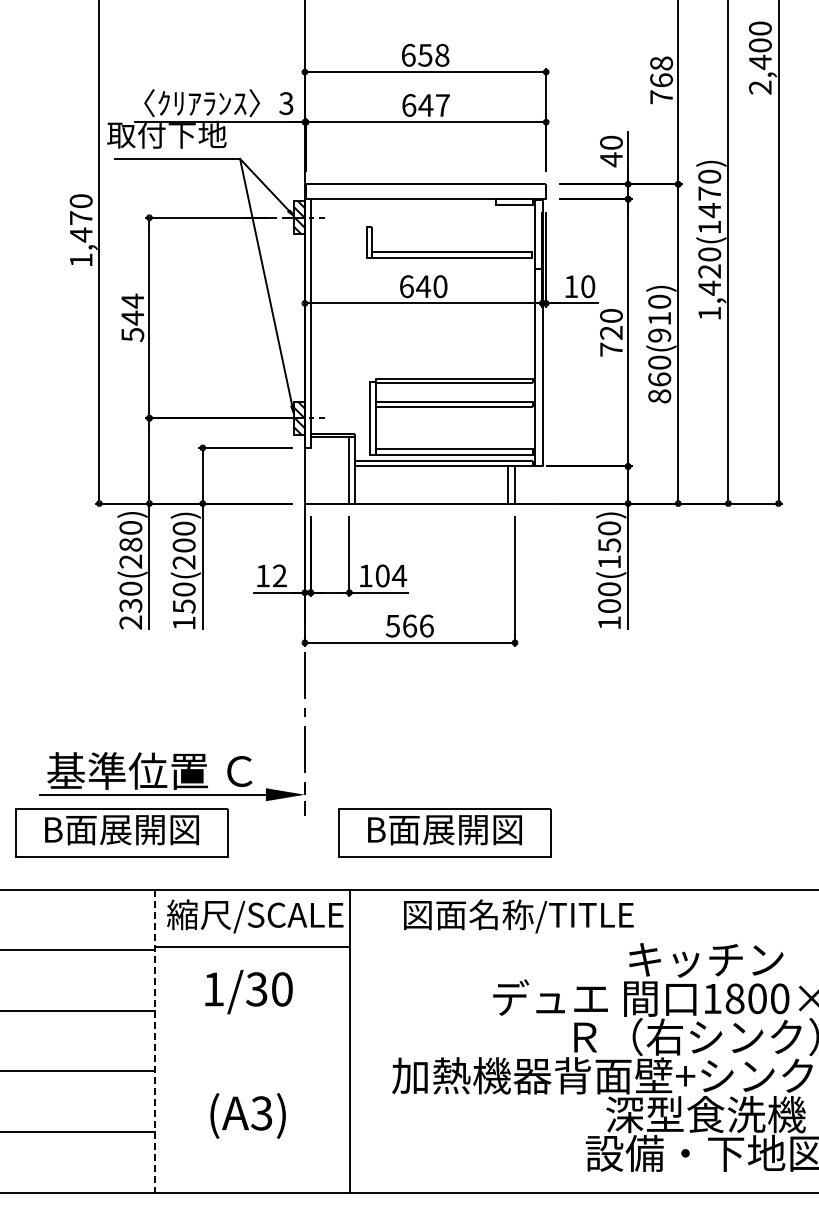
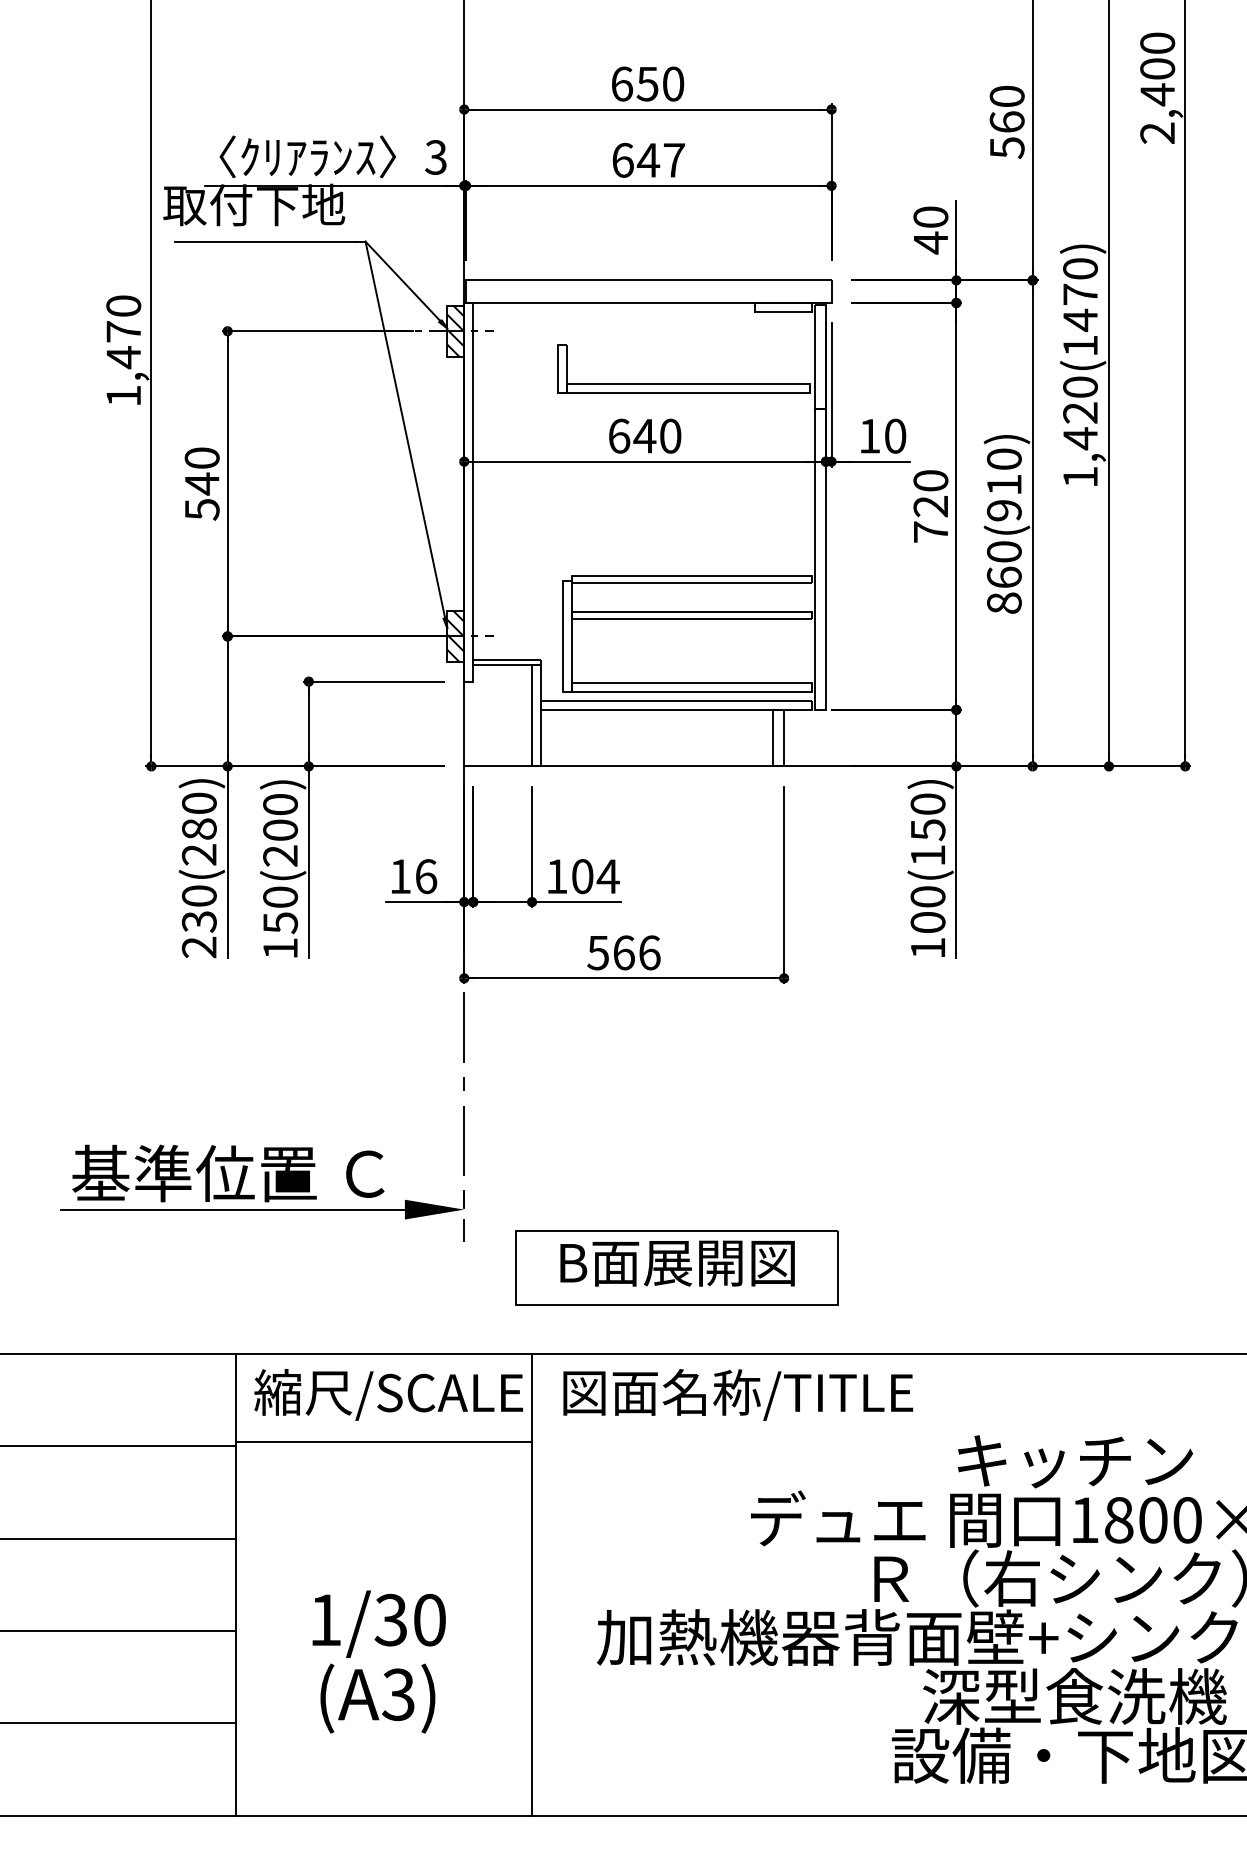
text: (442, 55) -> (673, 84), 658 -> 650
text: (661, 80) -> (1007, 122), 768 -> 560
text: (132, 300) -> (201, 457), 544 -> 540
text: (279, 575) -> (425, 875), 12 -> 16
part: (121, 832) -> (185, 1267), removed
text: (518, 916) -> (737, 1394), moved
text: (248, 992) -> (378, 1624), moved
line: (155, 1041) -> (236, 1585), dashed -> solid

